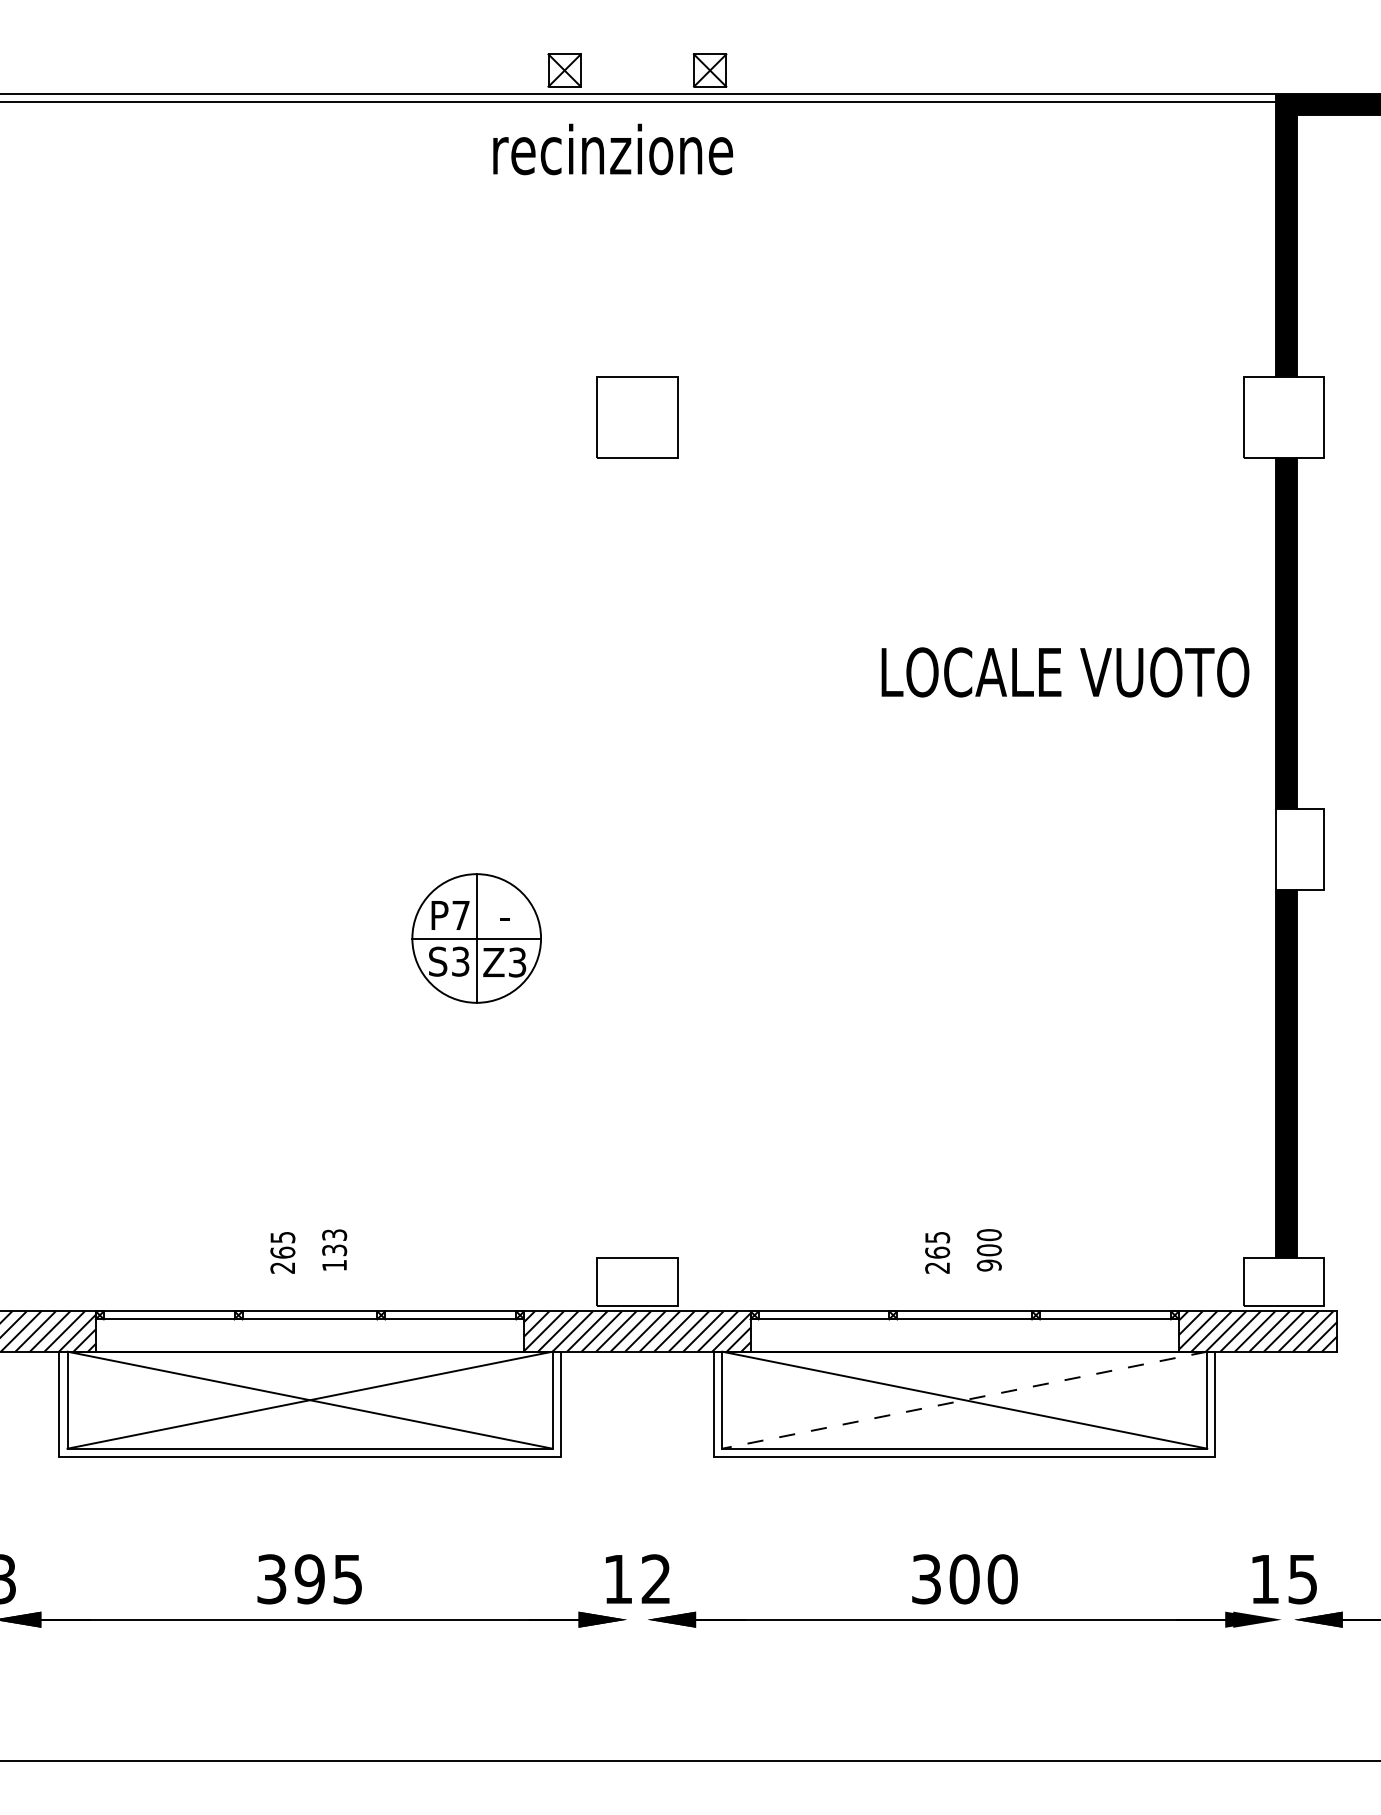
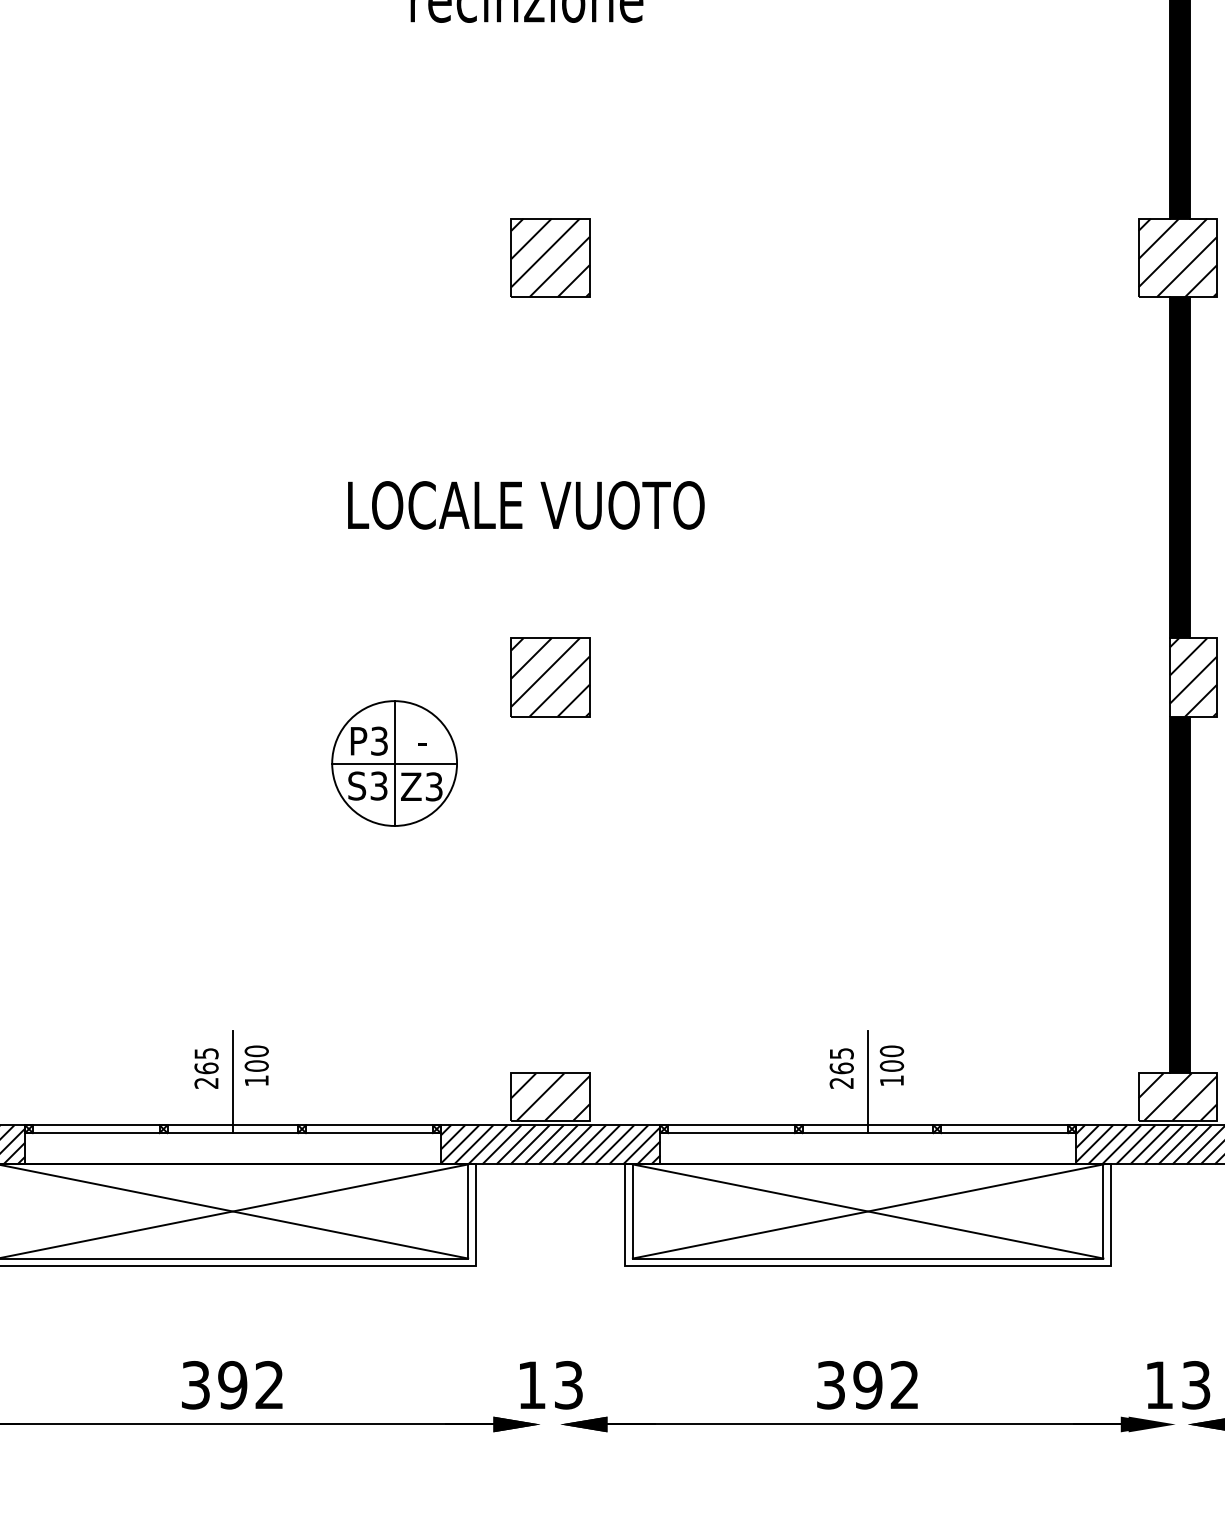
hatch: (636, 416) -> (549, 257), added
hatch: (1283, 416) -> (1177, 257), added
text: (1065, 672) -> (526, 505), moved
part: (637, 849) -> (550, 677), added
hatch: (1299, 849) -> (1192, 677), added
text: (460, 915) -> (378, 741), P7 -> P3
text: (334, 1242) -> (256, 1058), 133 -> 100
text: (988, 1265) -> (891, 1080), 900 -> 100
line: (310, 1266) -> (233, 1081), added
line: (964, 1266) -> (867, 1081), added
hatch: (636, 1281) -> (549, 1096), added
hatch: (1283, 1281) -> (1177, 1096), added
line: (964, 1400) -> (867, 1211), dashed -> solid
text: (1303, 1578) -> (1196, 1384), 15 -> 13
text: (347, 1579) -> (269, 1385), 395 -> 392
text: (655, 1579) -> (568, 1385), 12 -> 13
text: (983, 1579) -> (886, 1385), 300 -> 392

